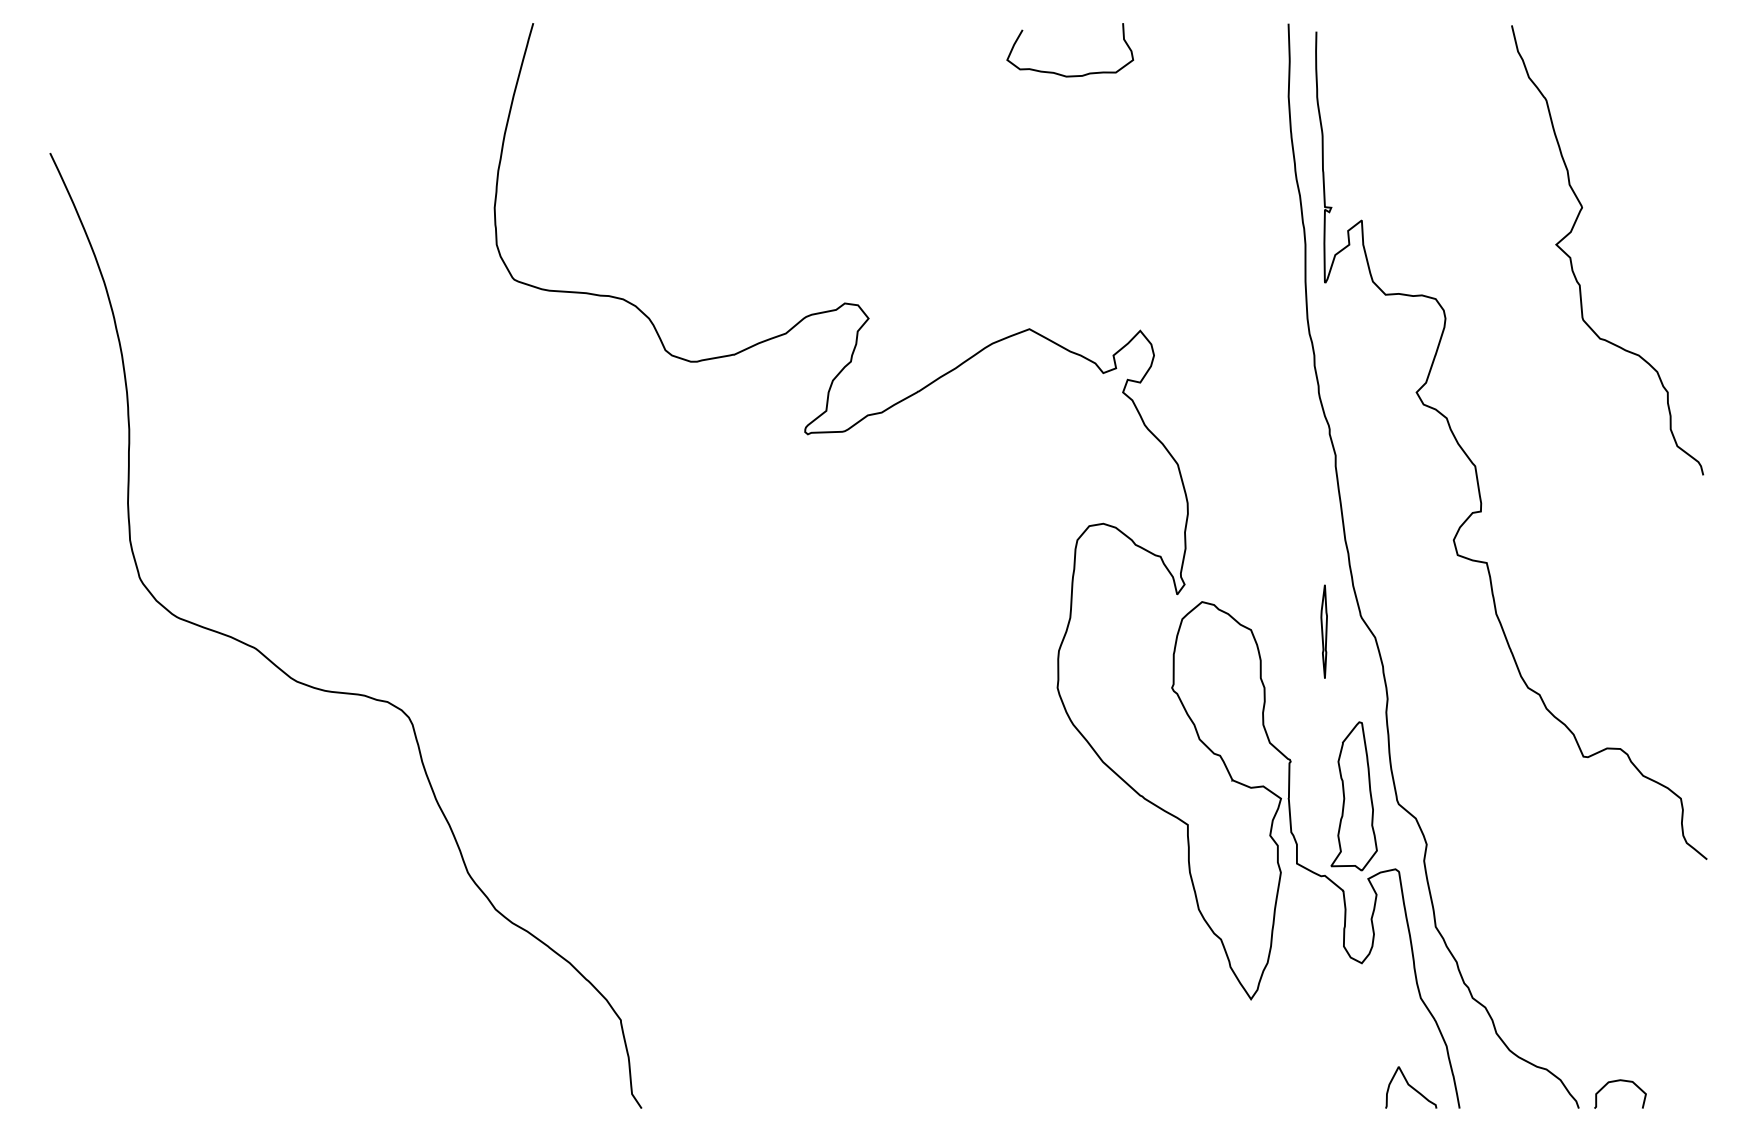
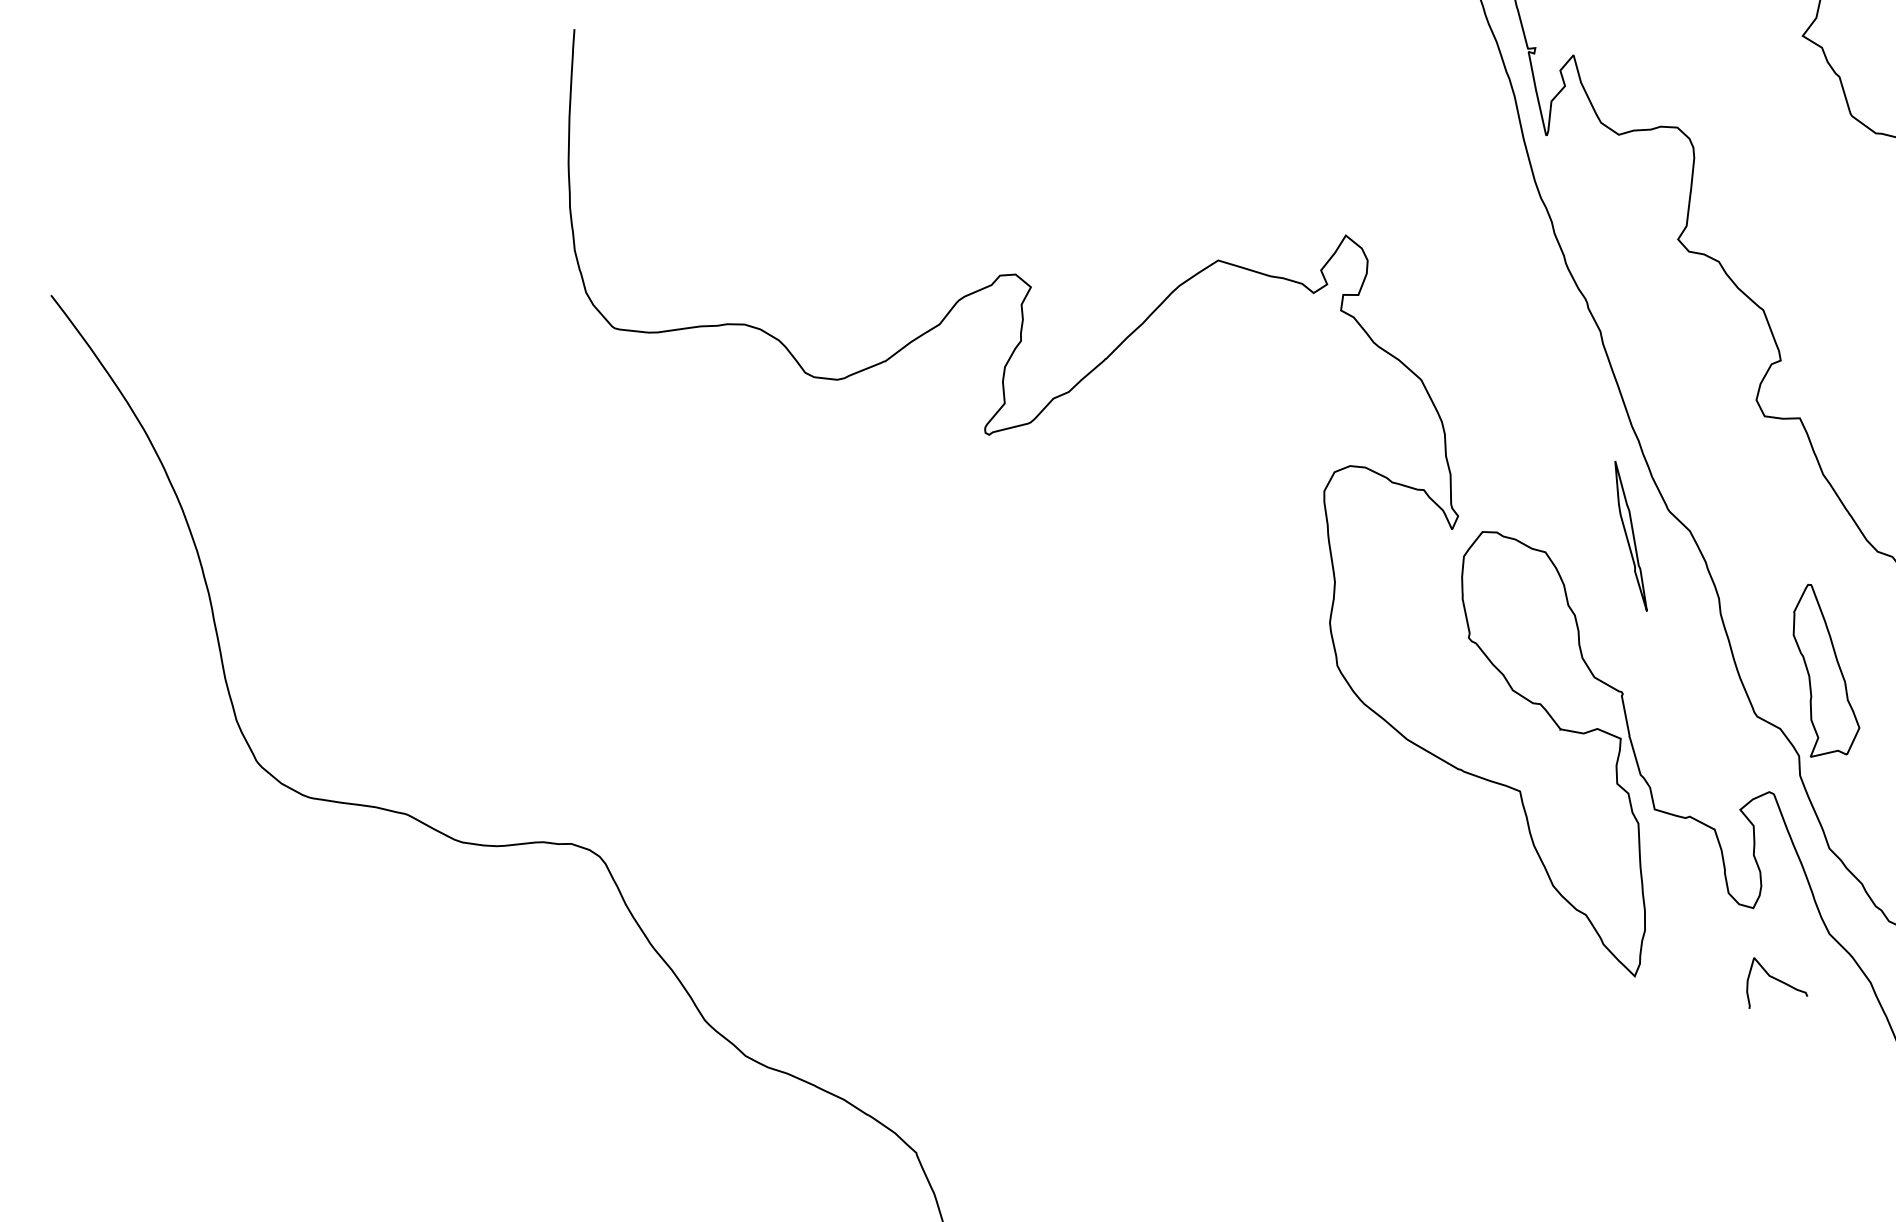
part: (1323, 631) -> (1629, 536), size x1.4
part: (1353, 796) -> (1819, 671), moved
curve: (1411, 1087) -> (1773, 978), moved

